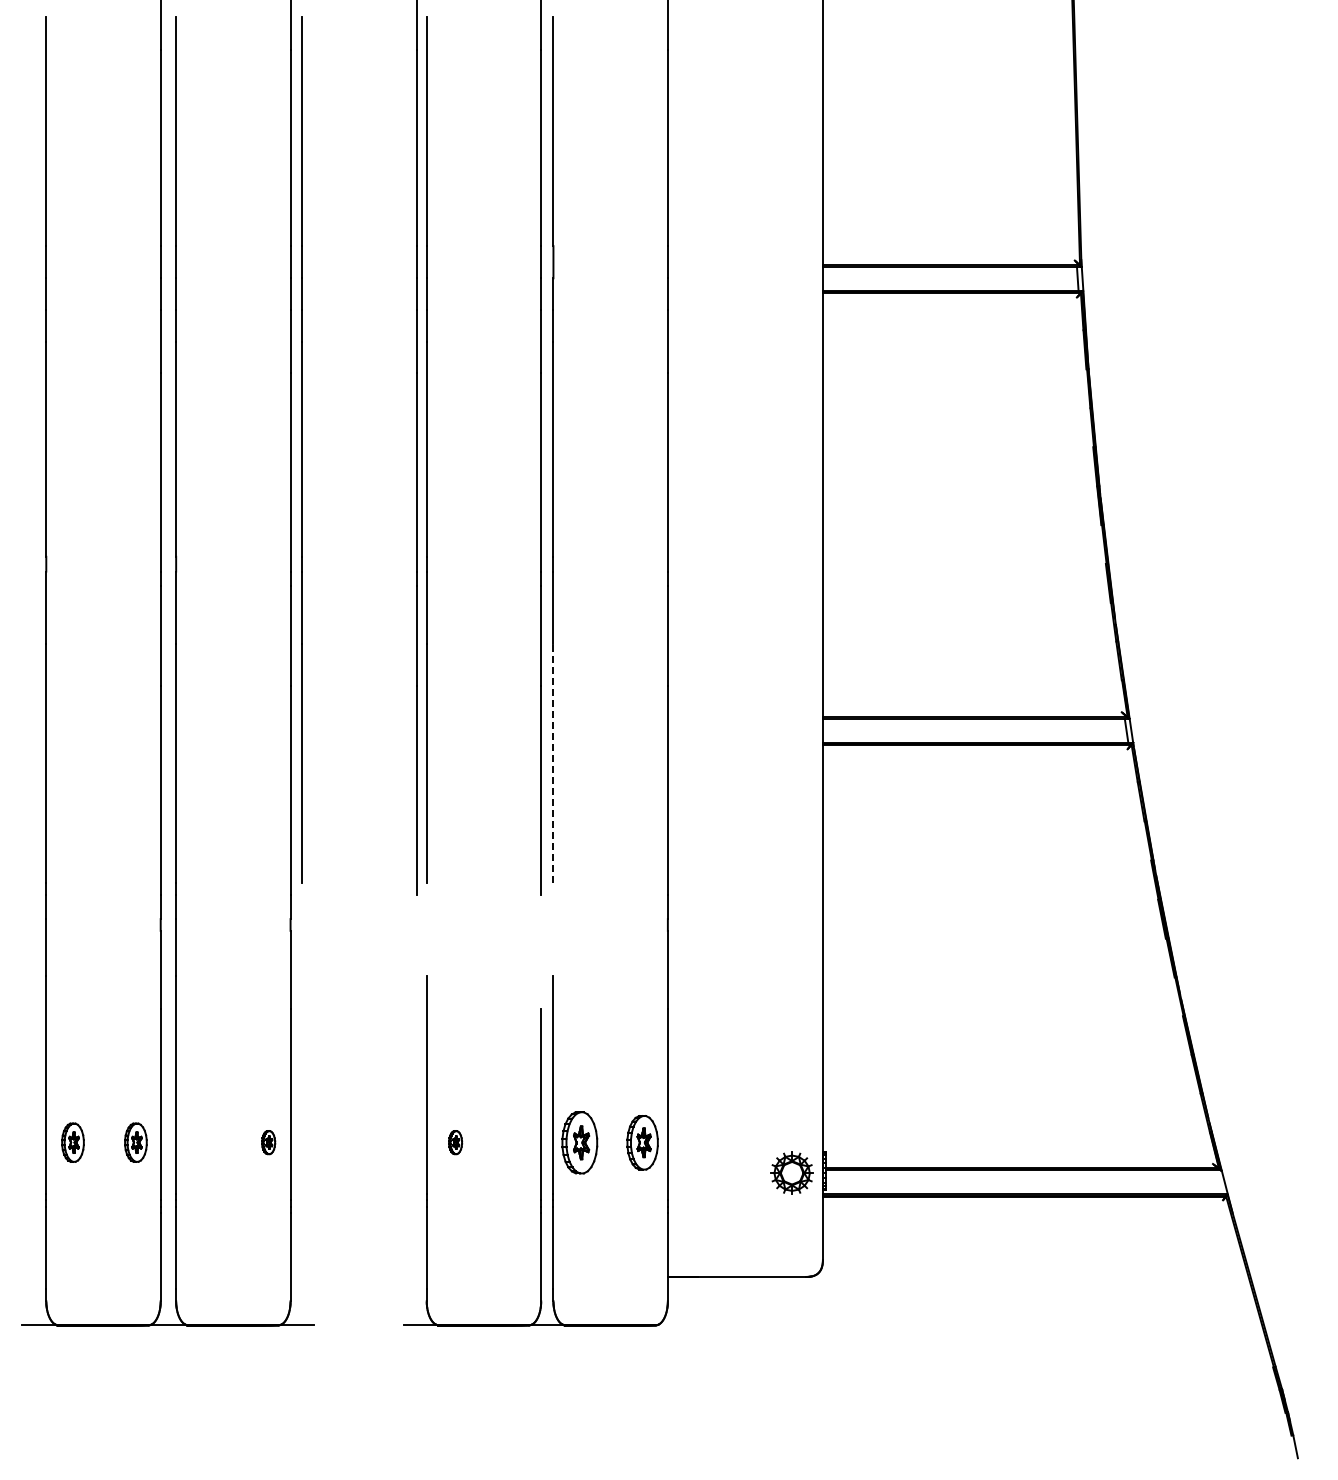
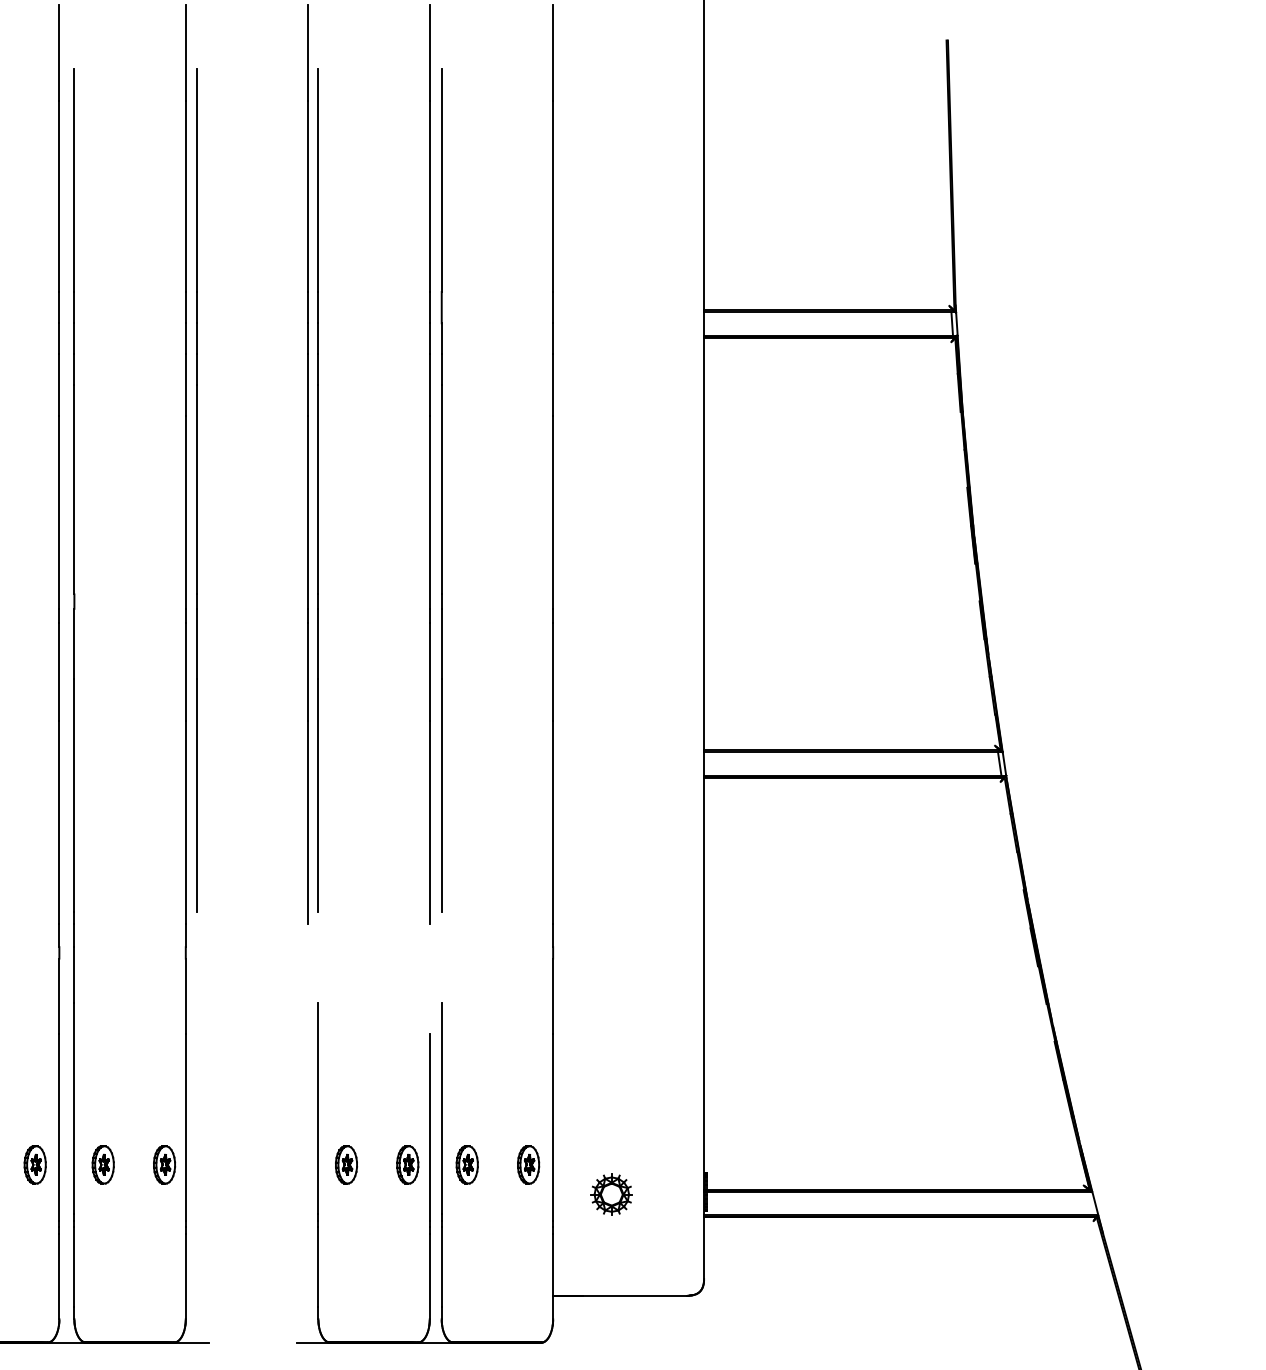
line: (553, 763) -> (441, 795), dashed -> solid
part: (205, 1142) -> (102, 1164), added
part: (268, 1142) -> (164, 1164), size x1.67
part: (455, 1142) -> (346, 1164), size x1.67
part: (518, 1142) -> (407, 1164), added
part: (579, 1142) -> (467, 1164), size x0.62
part: (642, 1142) -> (528, 1164), size x0.71
part: (791, 1172) -> (611, 1193), moved

